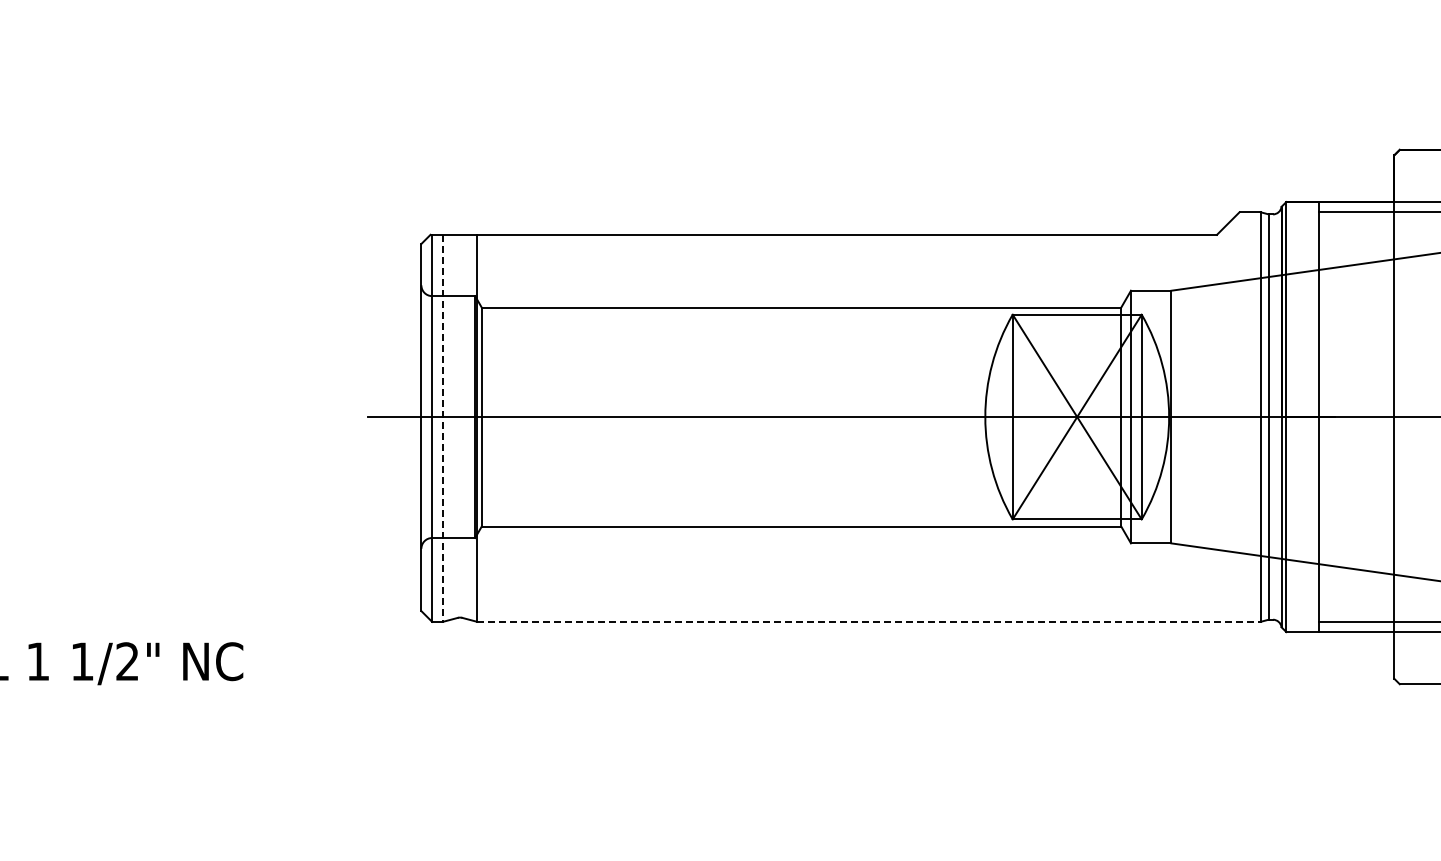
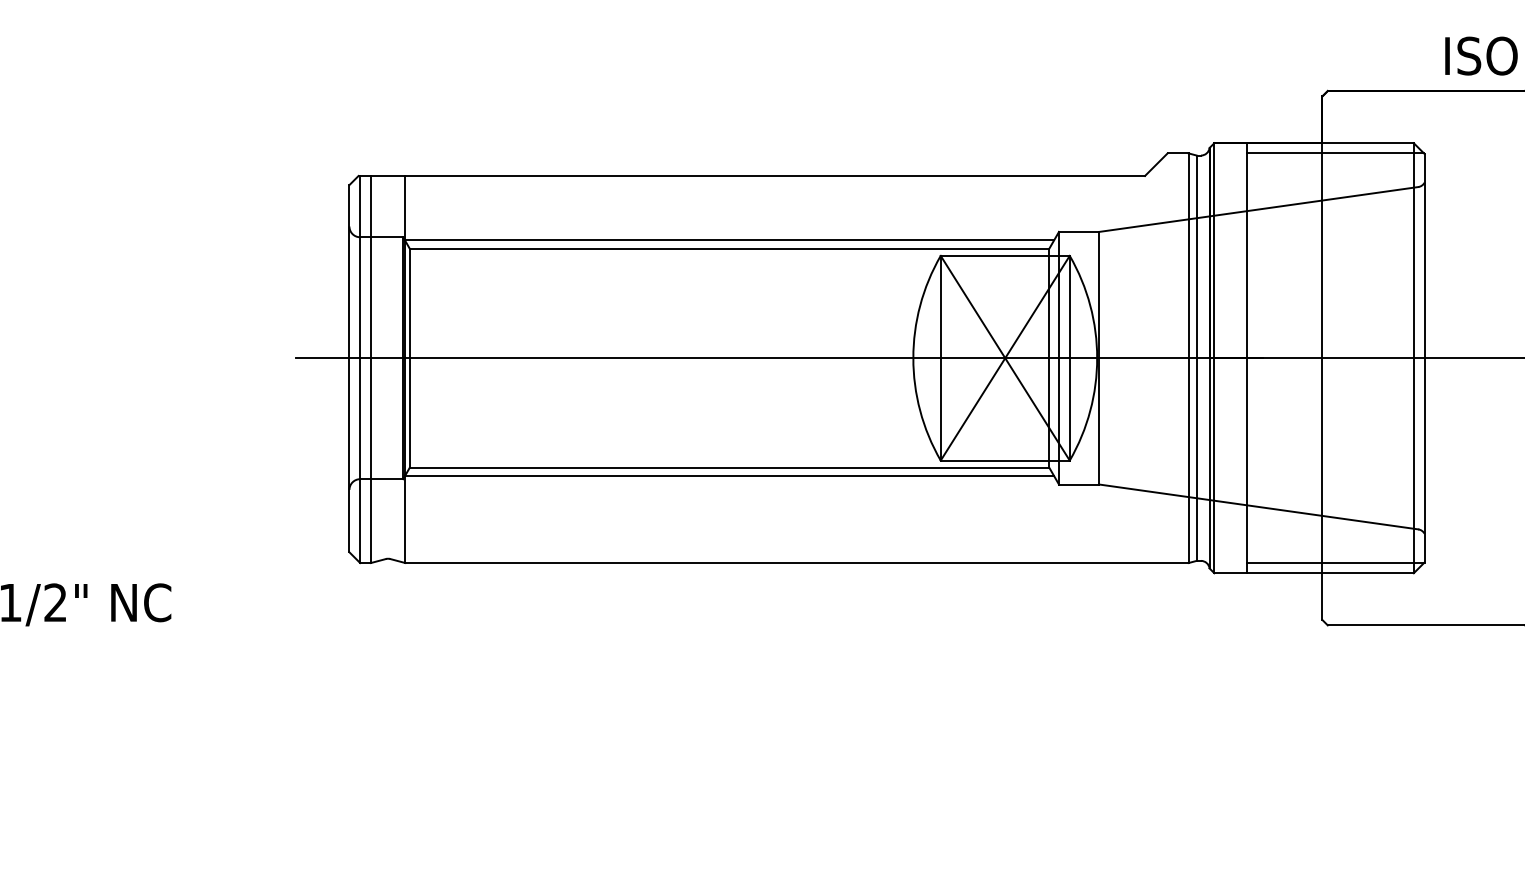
line: (801, 298) -> (729, 239), added
line: (442, 428) -> (370, 369), dashed -> solid
line: (801, 535) -> (729, 476), added
line: (869, 622) -> (797, 563), dashed -> solid

